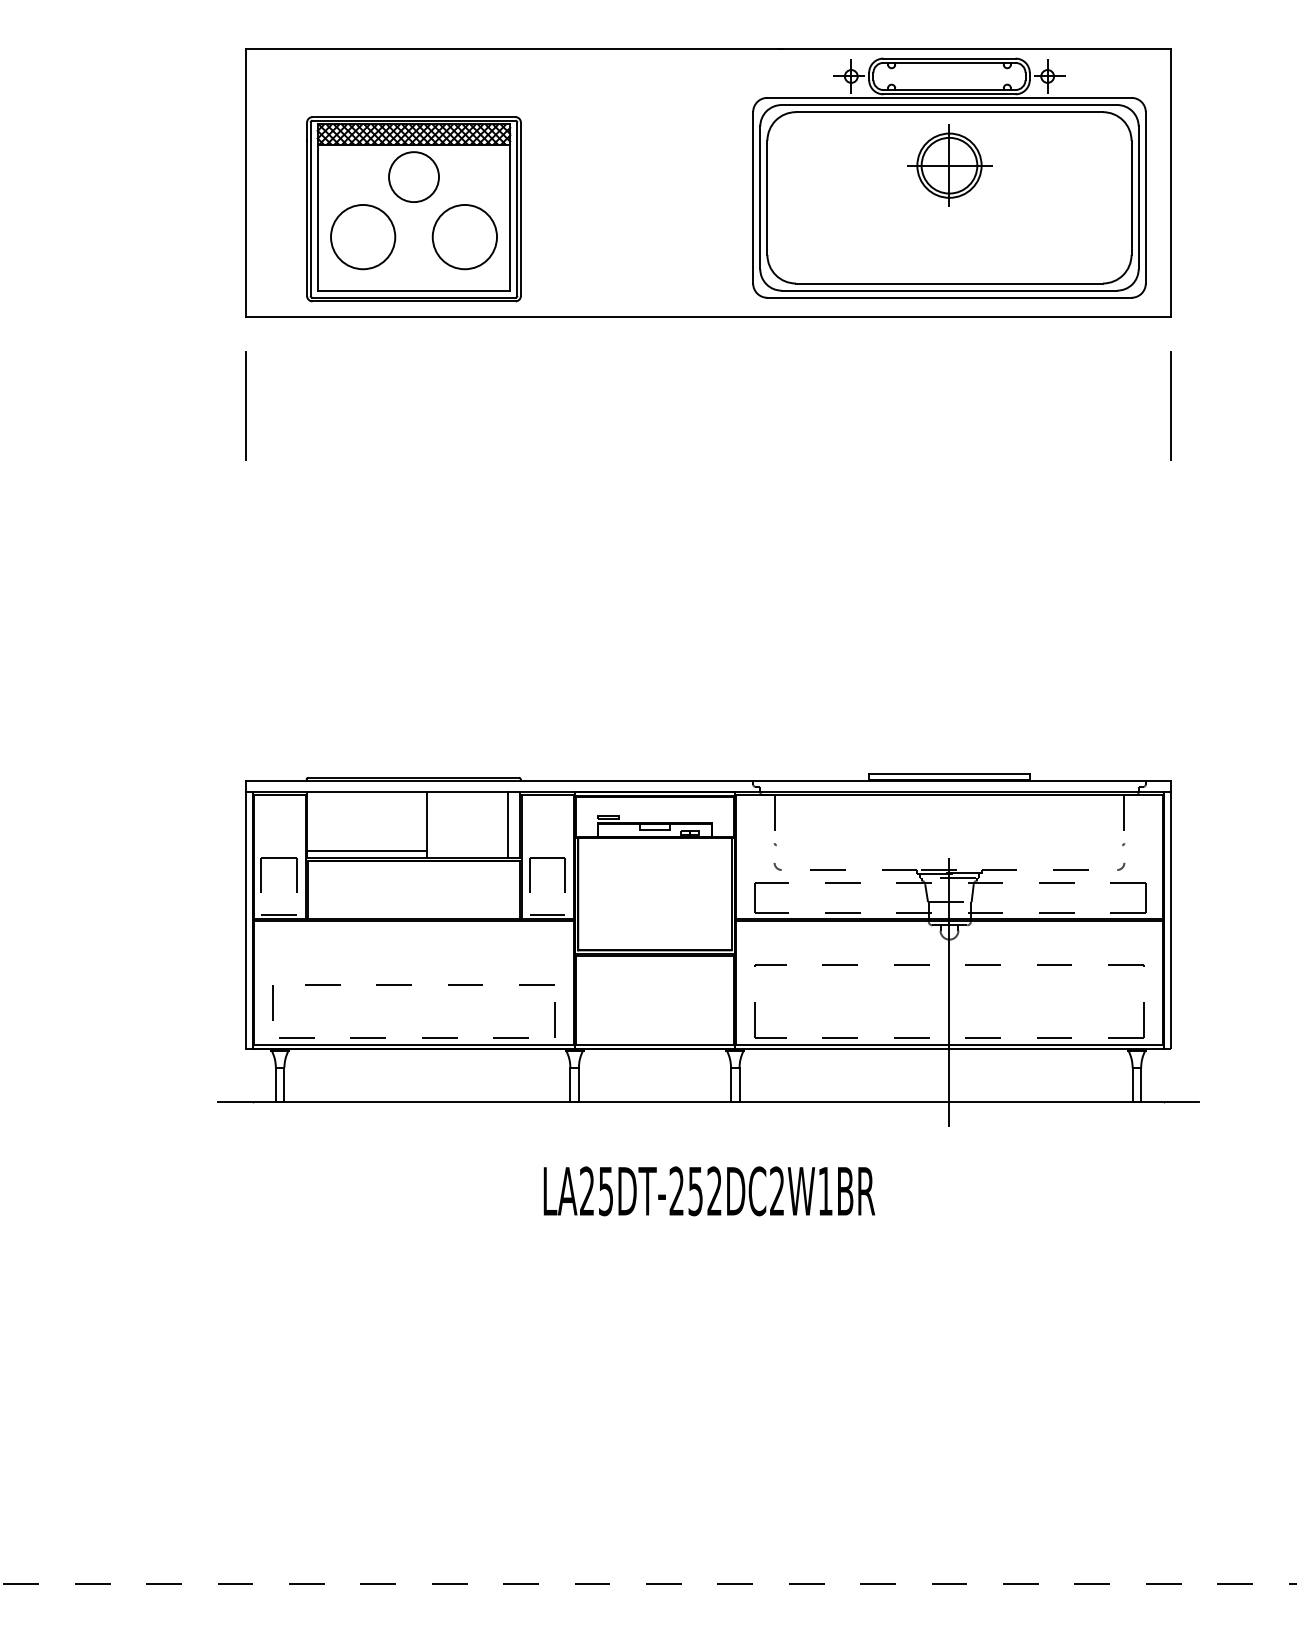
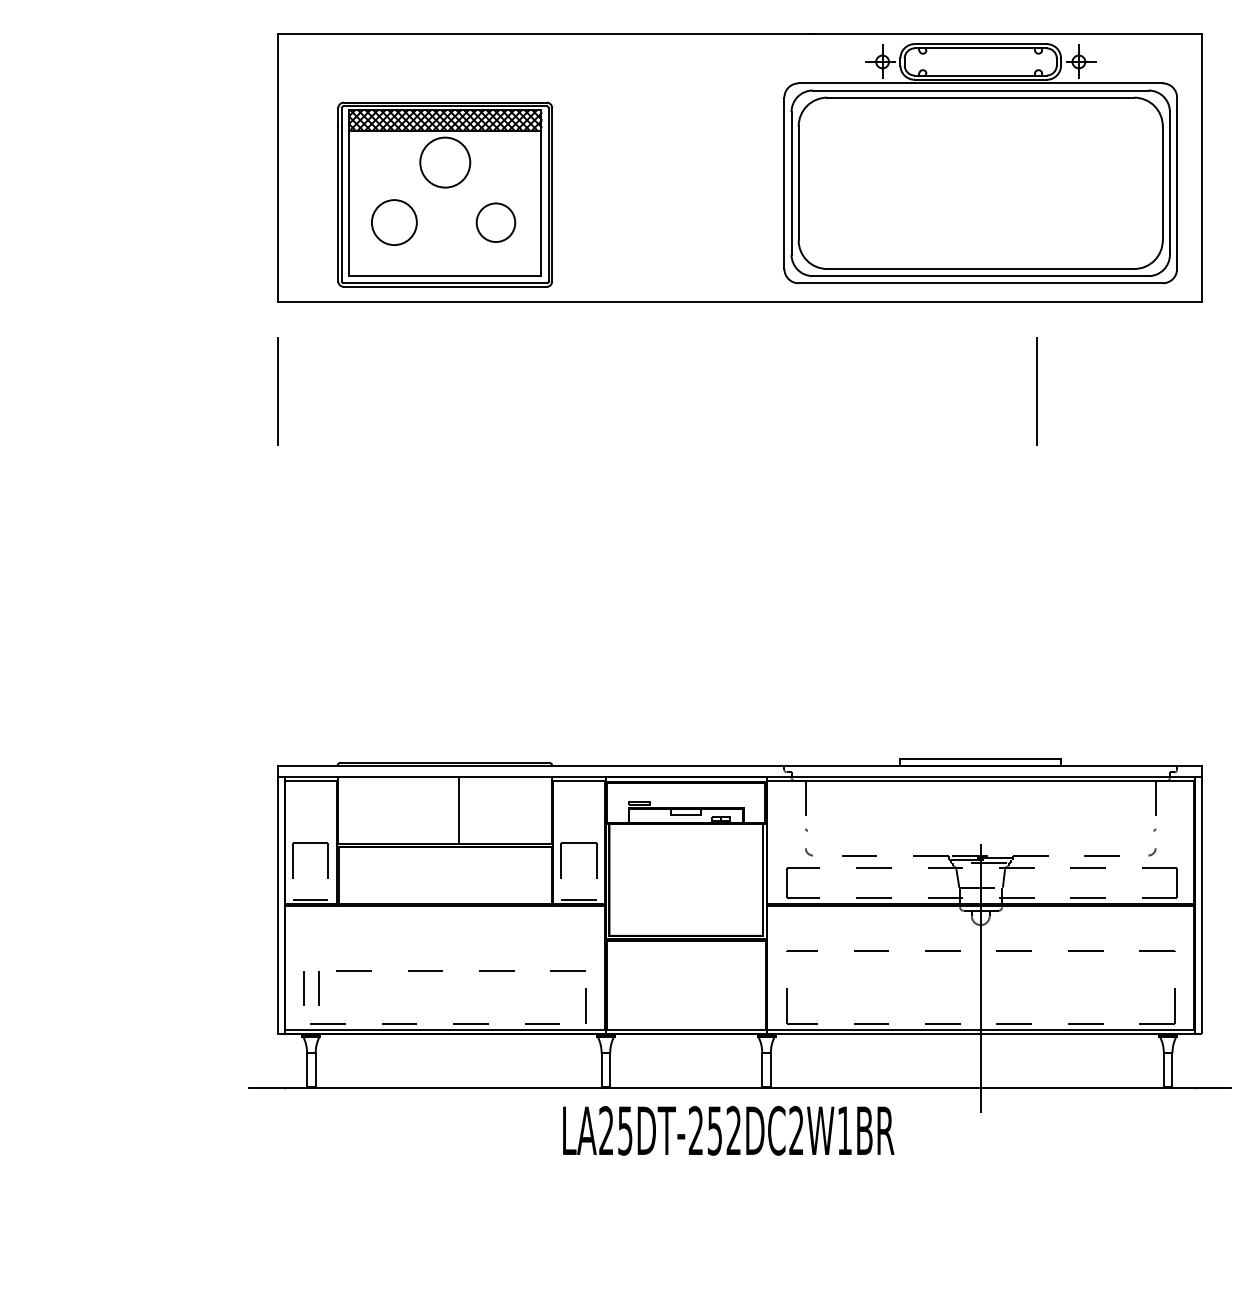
part: (949, 165) -> (980, 150), removed
circle: (363, 236) -> (394, 221), size x0.7
circle: (464, 237) -> (495, 222), size x0.6
line: (1170, 405) -> (1036, 390), moved
line: (507, 824) -> (538, 809), removed
line: (367, 851) -> (398, 836), removed
line: (287, 1002) -> (318, 987), added
text: (708, 1191) -> (727, 1130), moved

